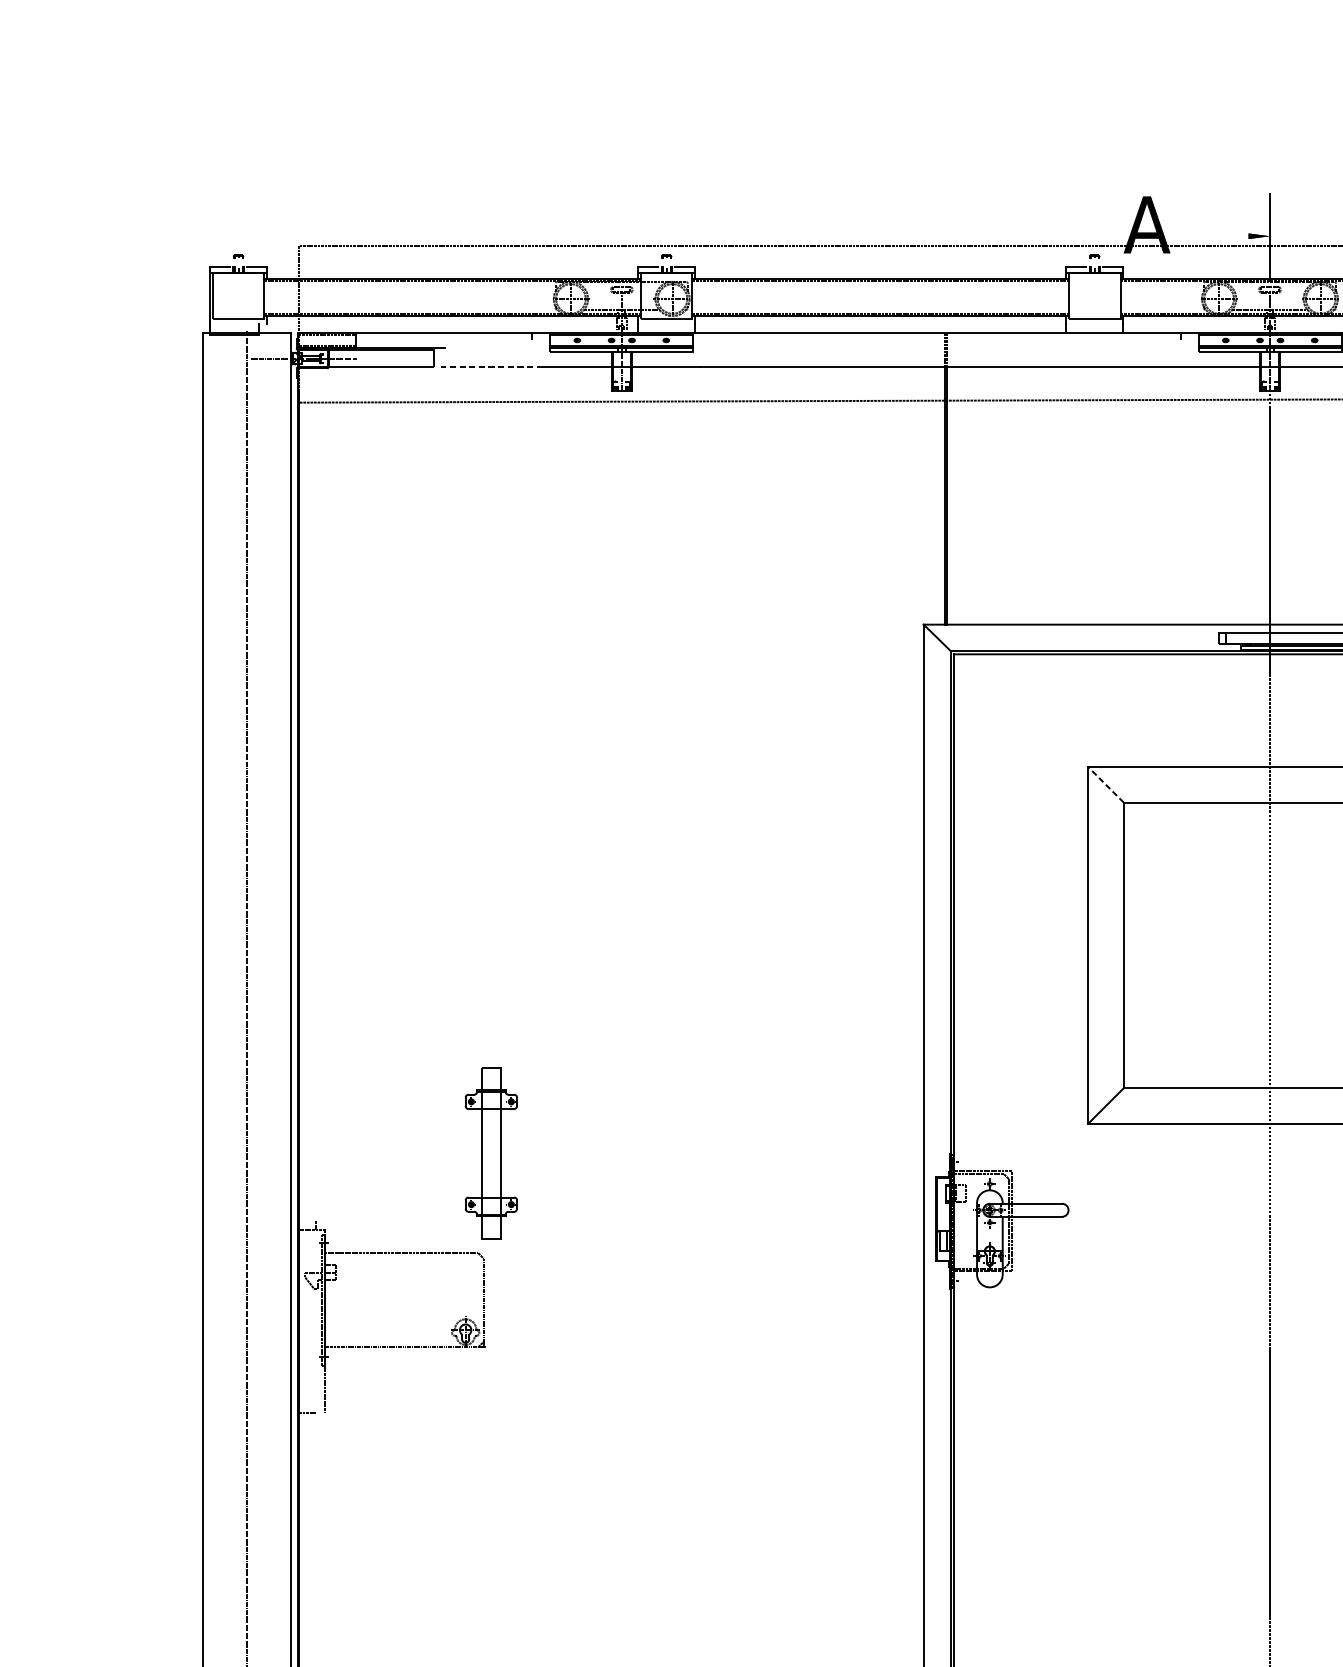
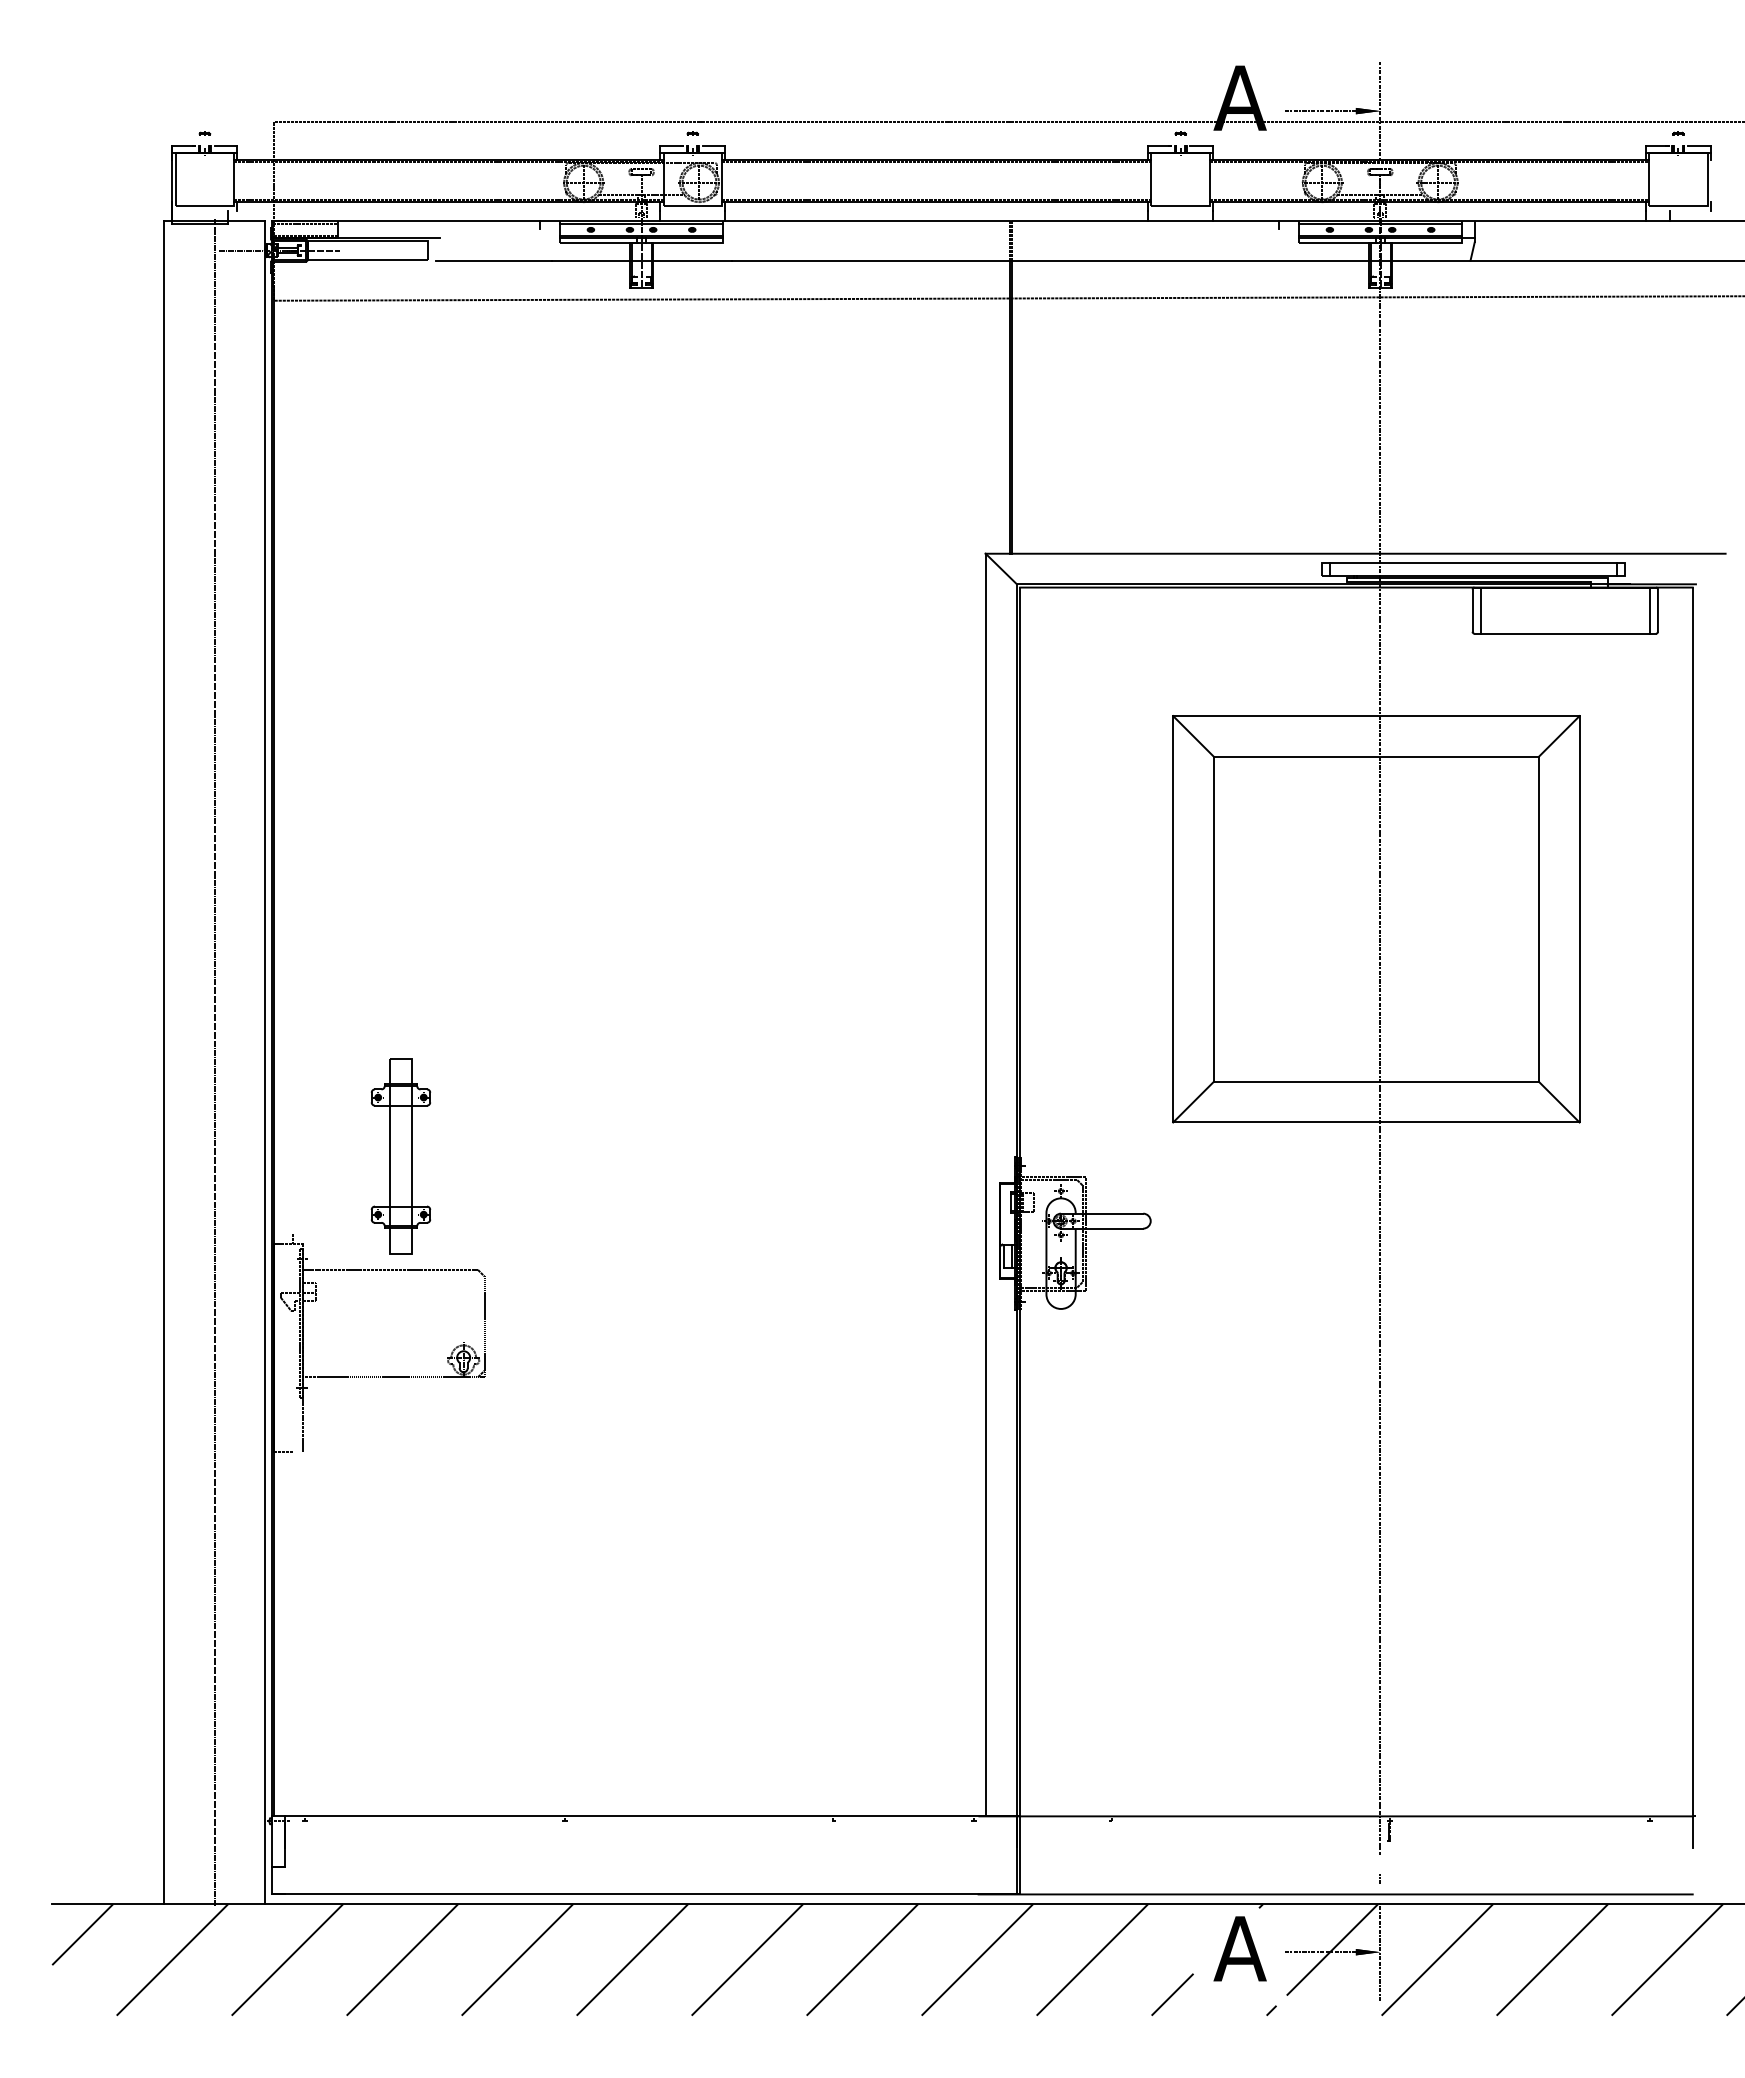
line: (1215, 236) -> (1318, 111), added
line: (491, 367) -> (493, 260), dashed -> solid
line: (1106, 785) -> (1193, 736), dashed -> solid
part: (490, 1153) -> (400, 1156), moved

